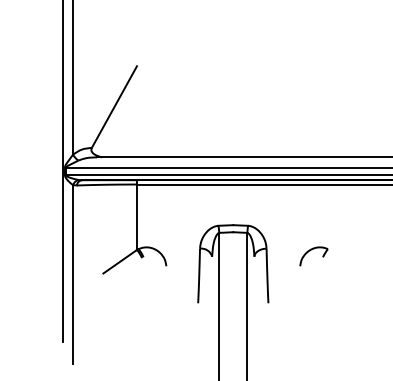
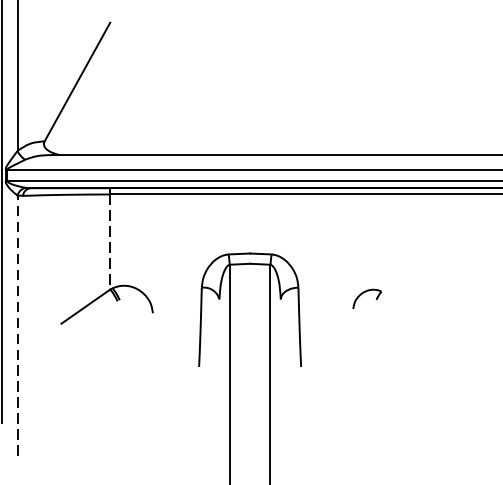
line: (137, 217) -> (110, 242), solid -> dashed
part: (313, 256) -> (366, 299), size x0.7
line: (73, 274) -> (18, 325), solid -> dashed

